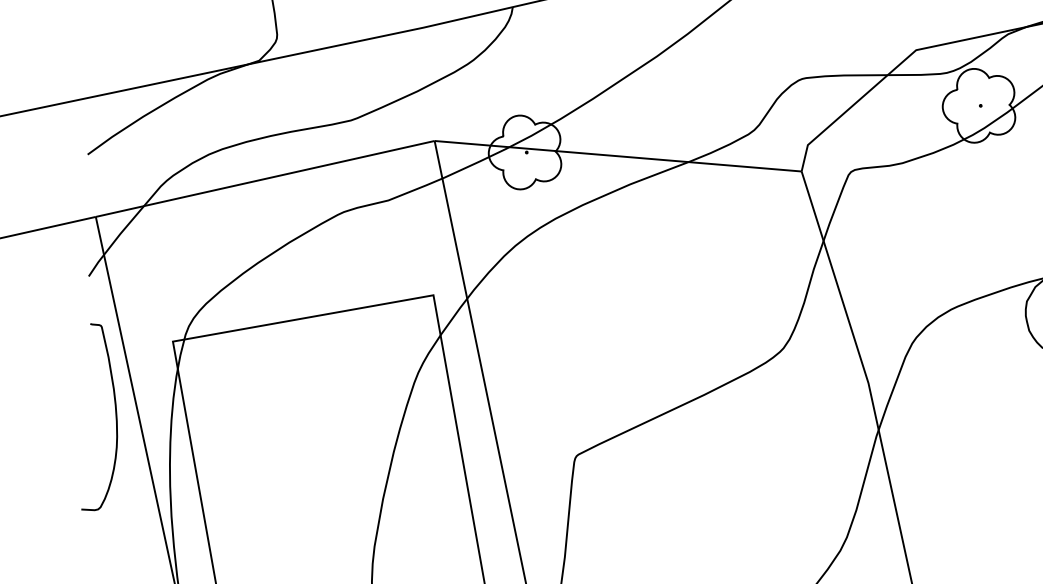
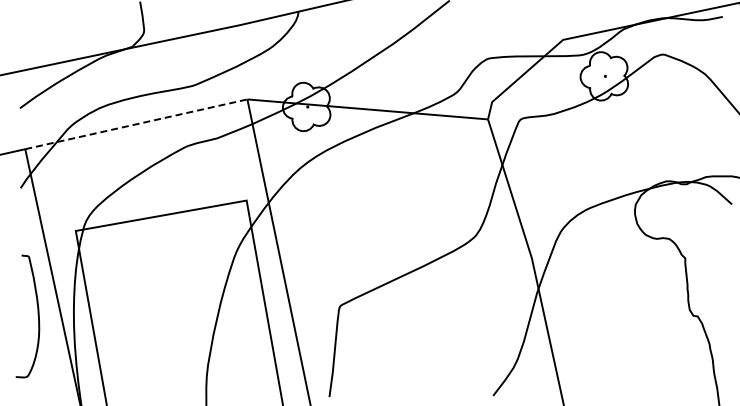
line: (265, 179) -> (136, 124), solid -> dashed
curve: (114, 415) -> (37, 315), moved

